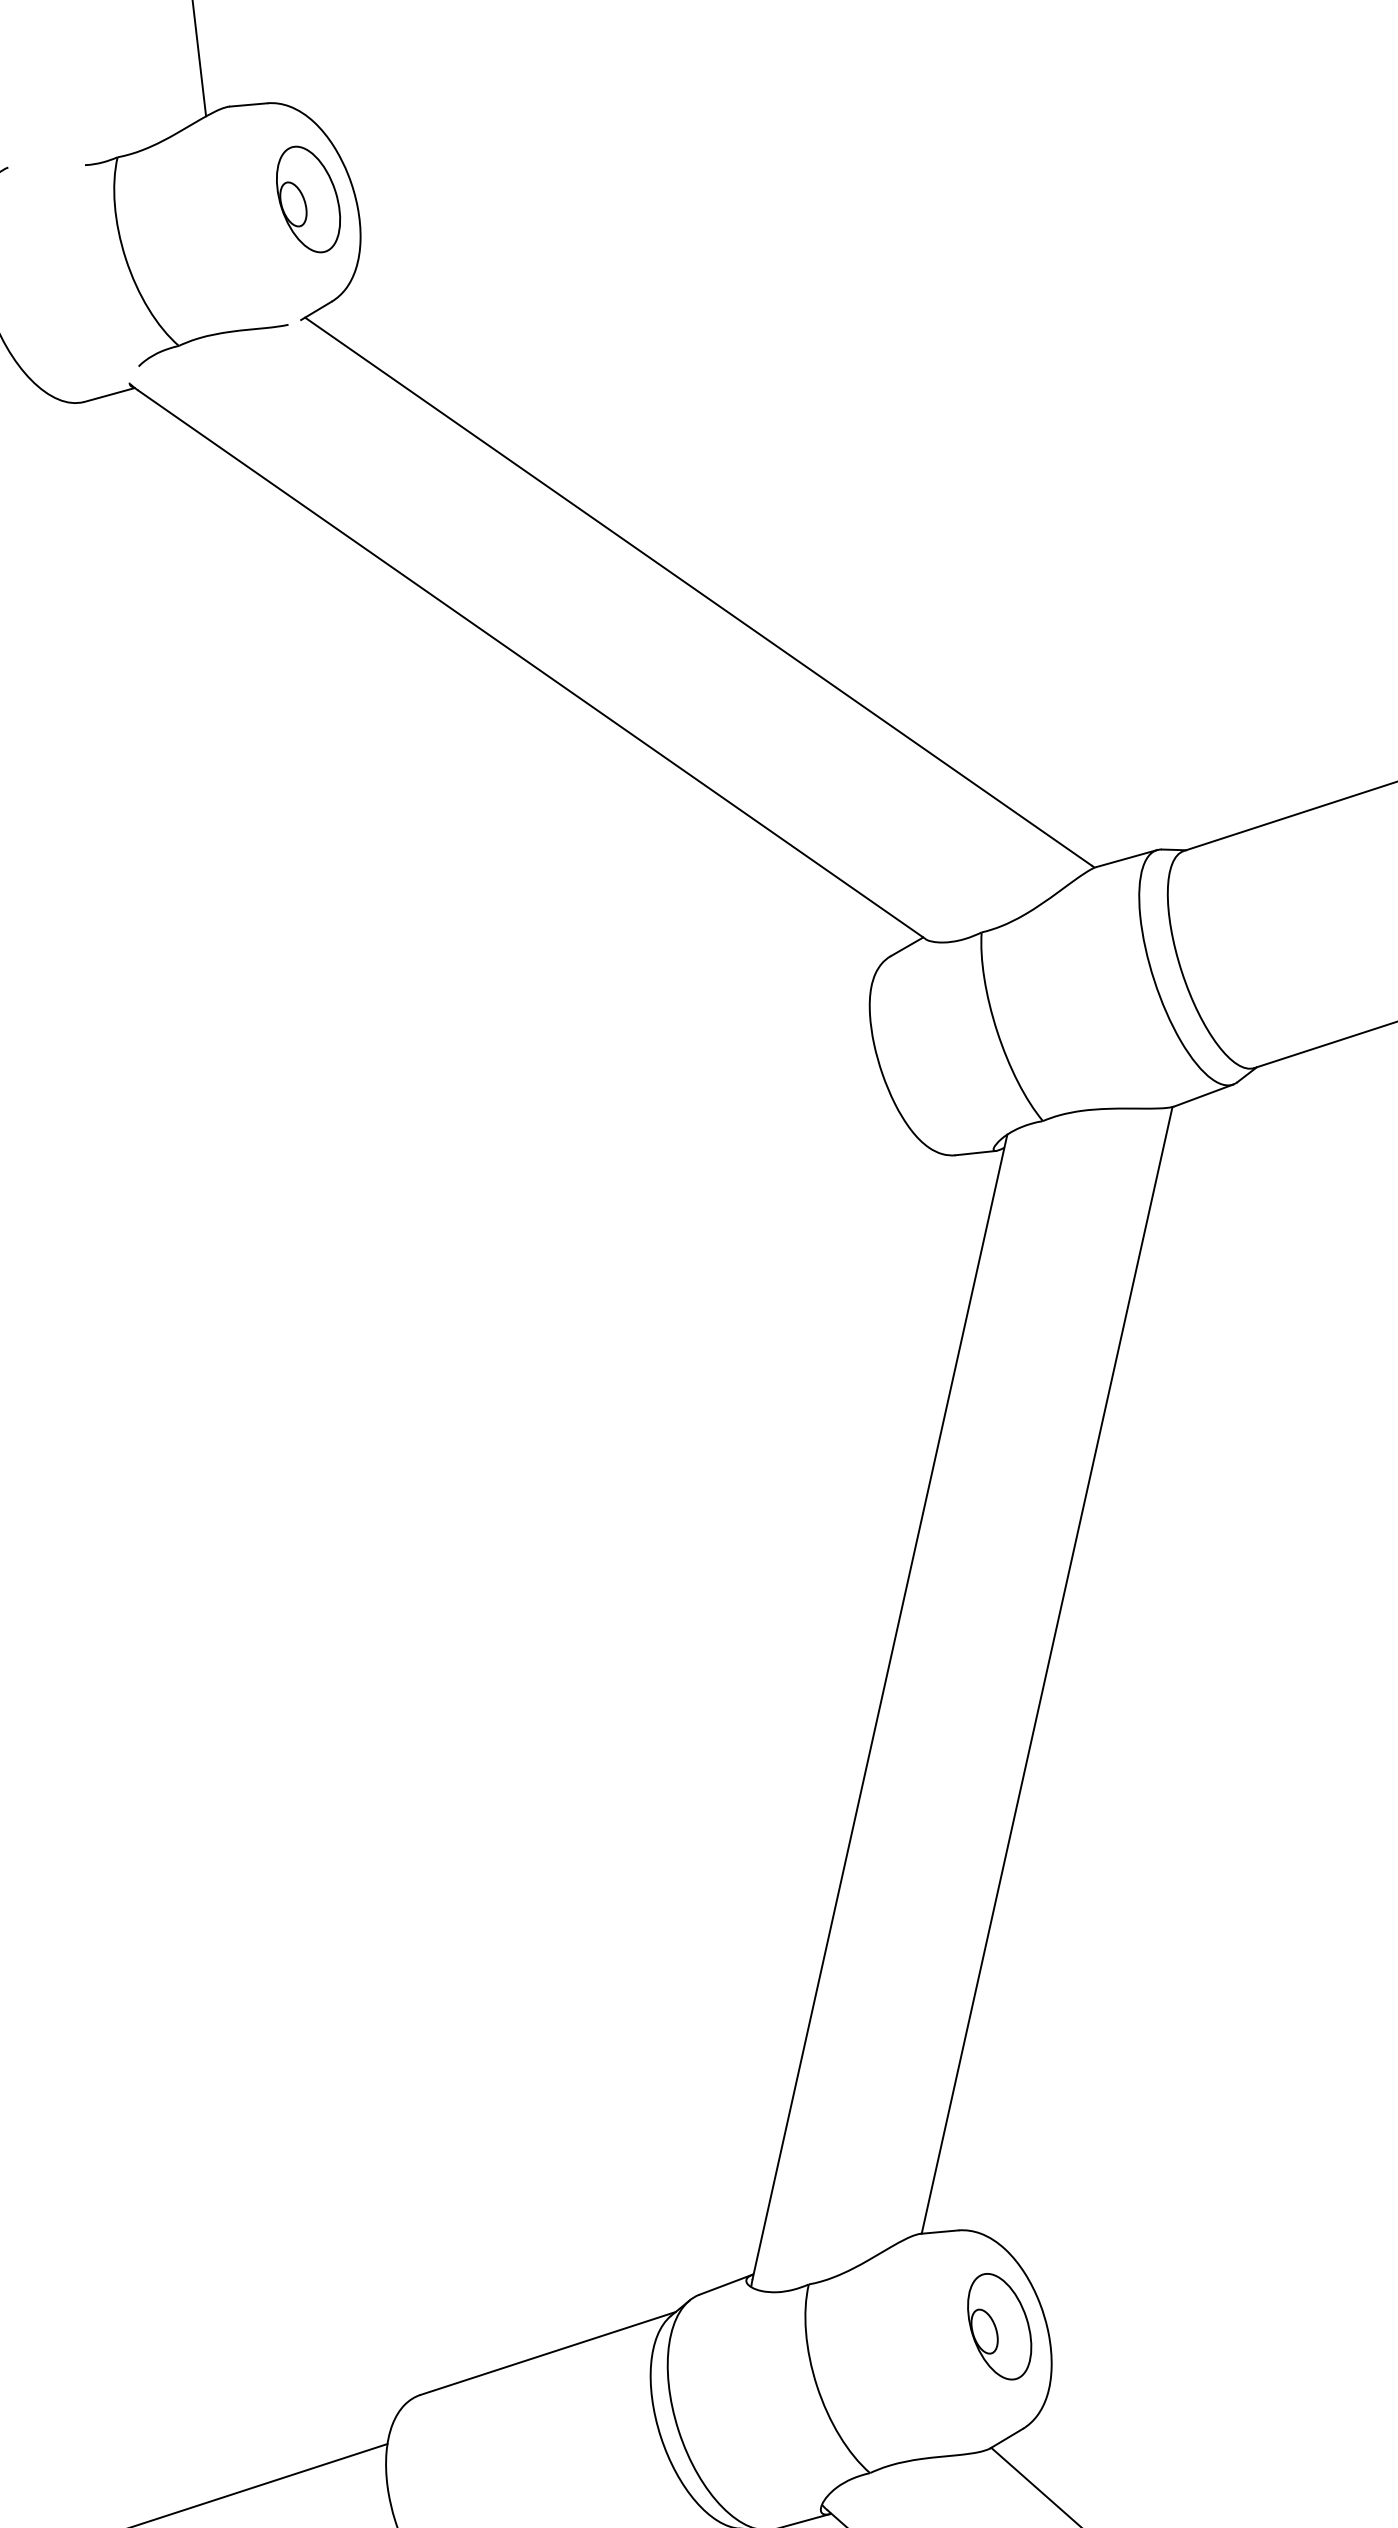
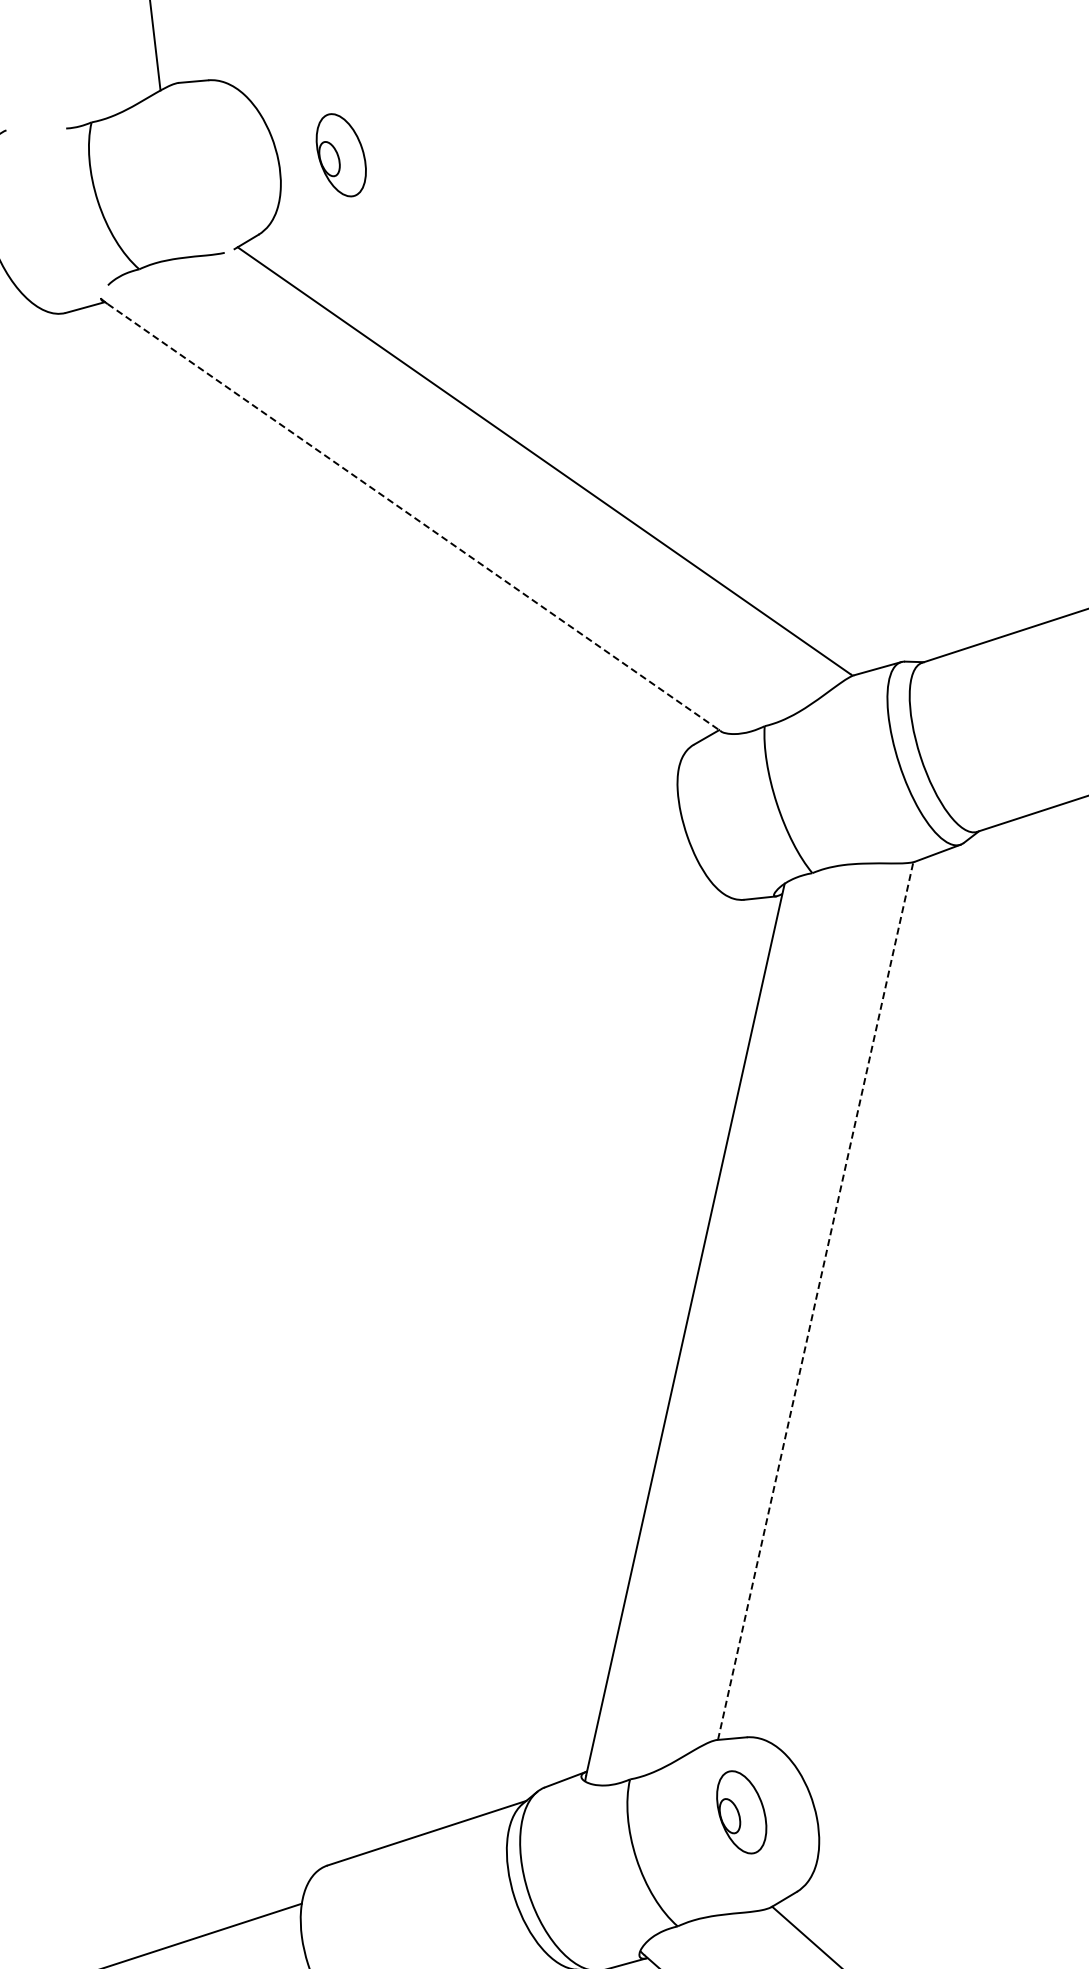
part: (307, 199) -> (340, 155), moved
line: (530, 664) -> (413, 517), solid -> dashed
line: (1046, 1670) -> (815, 1301), solid -> dashed
part: (999, 2326) -> (741, 1812), moved

